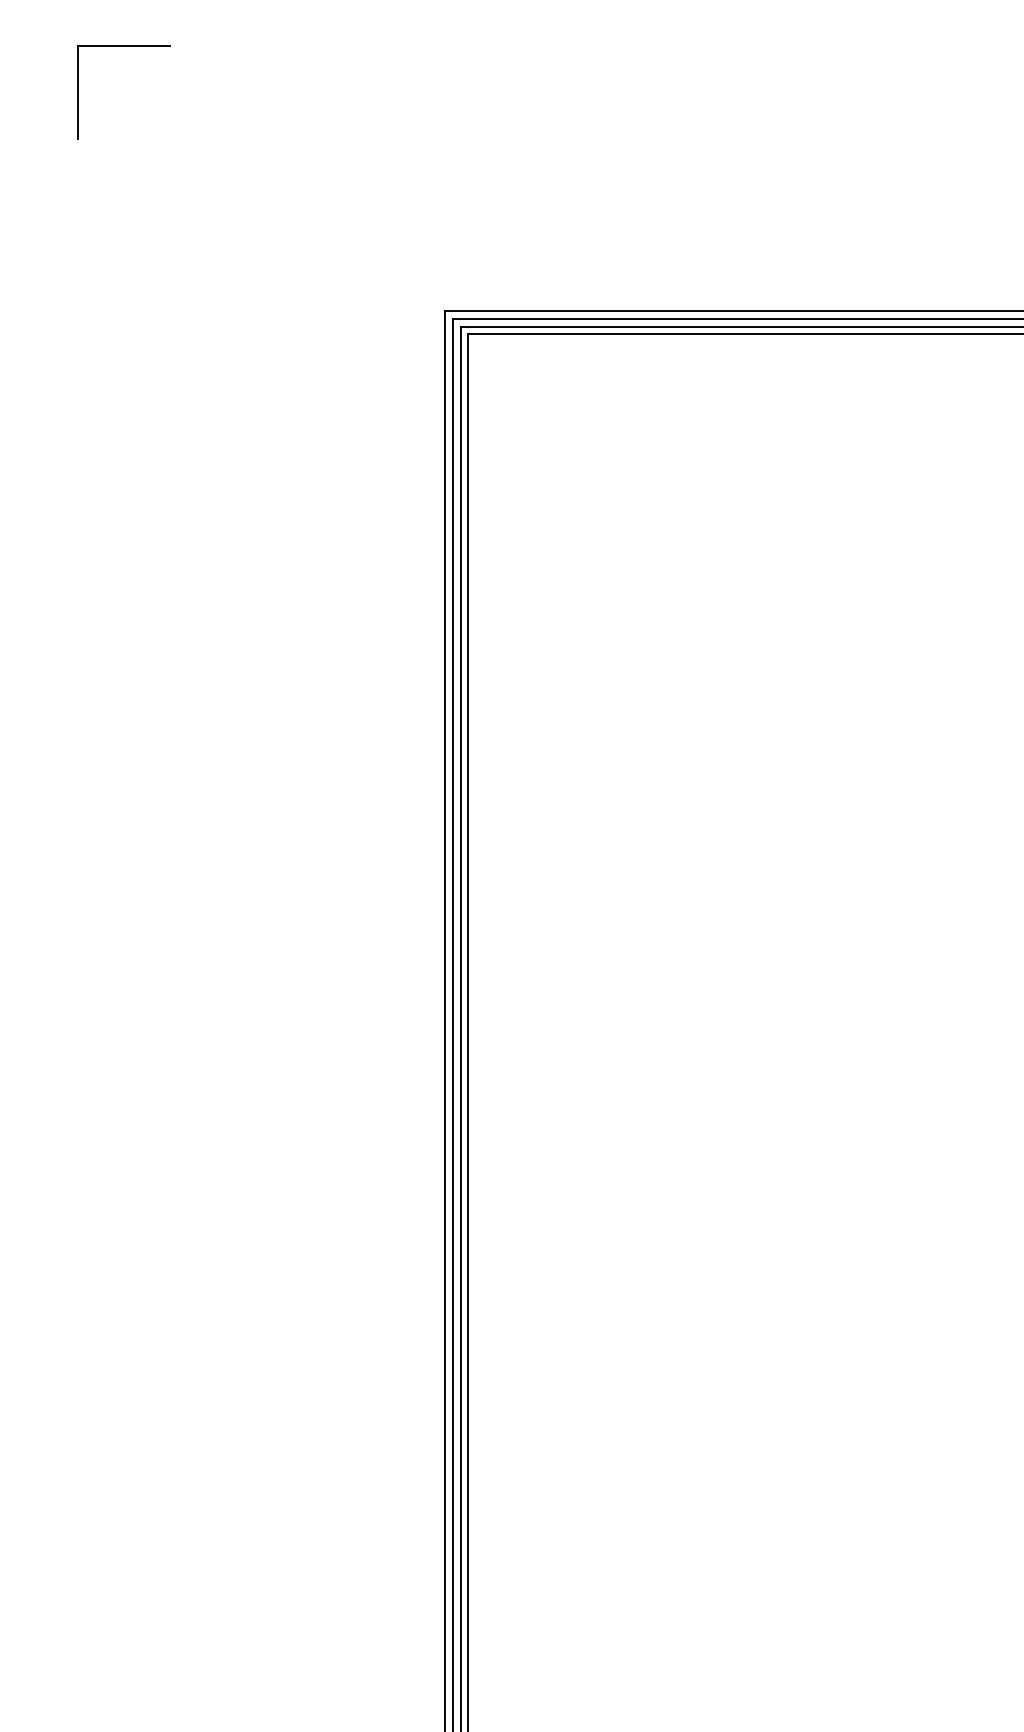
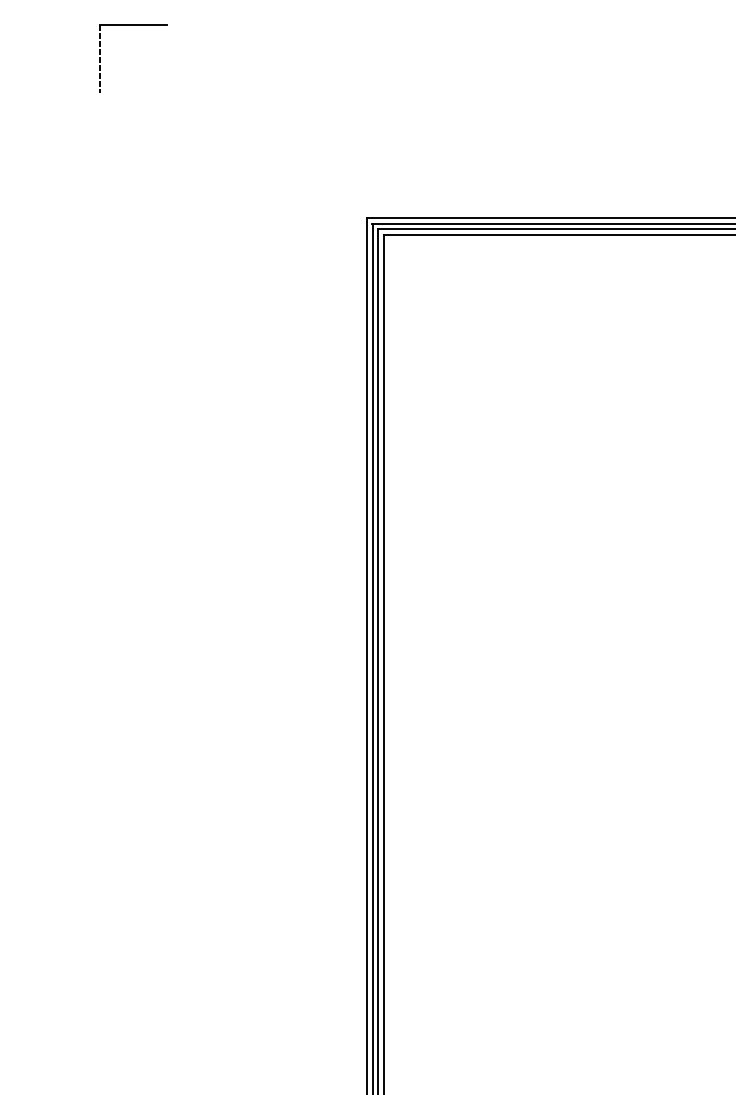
line: (77, 93) -> (99, 59), solid -> dashed

